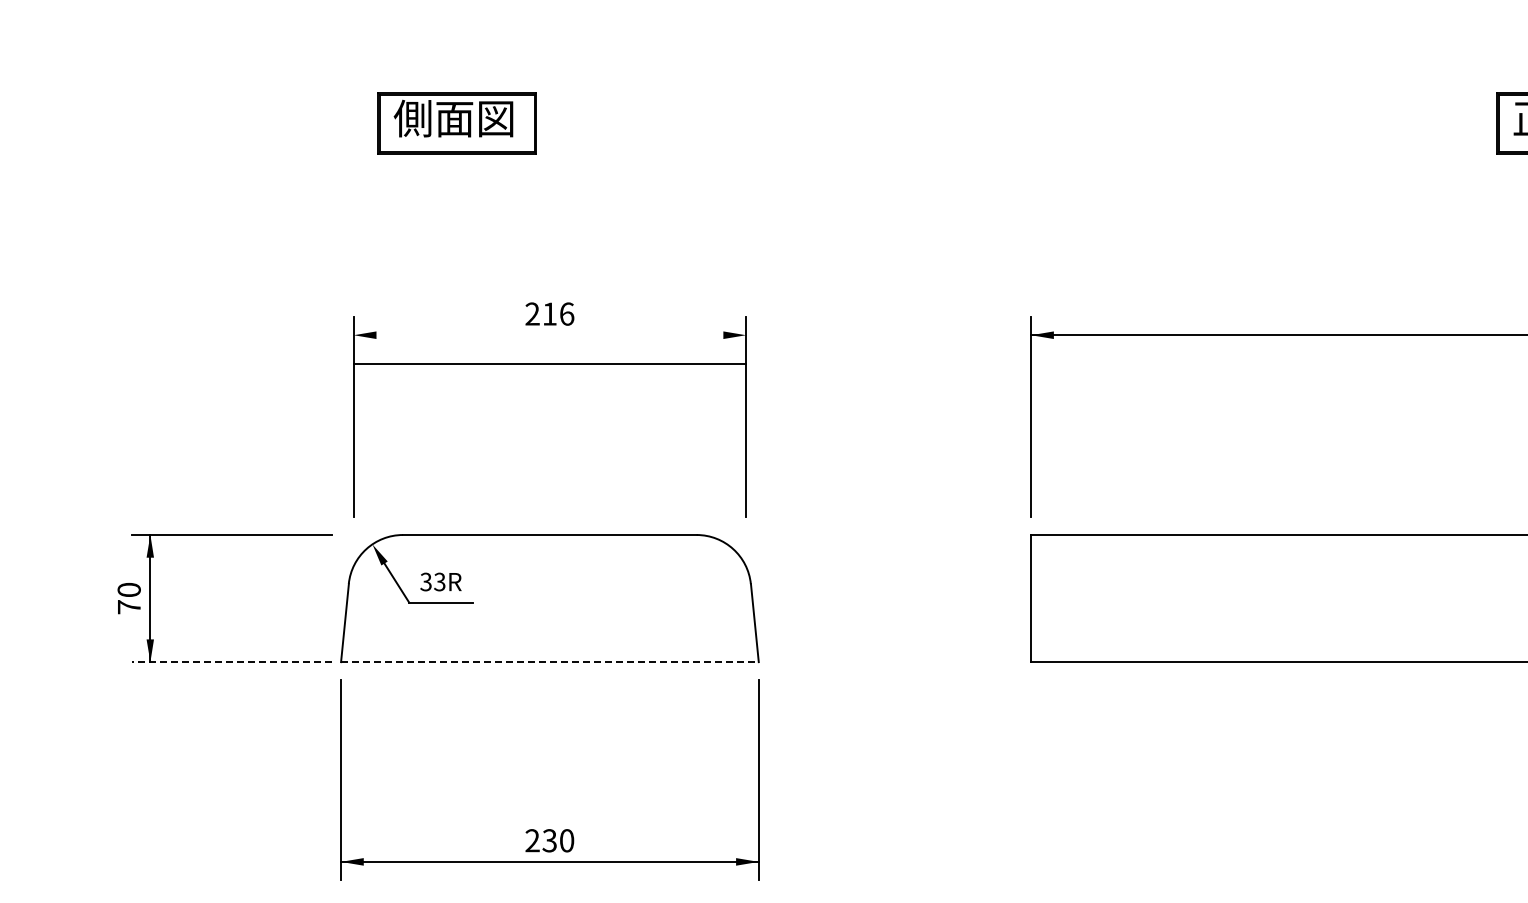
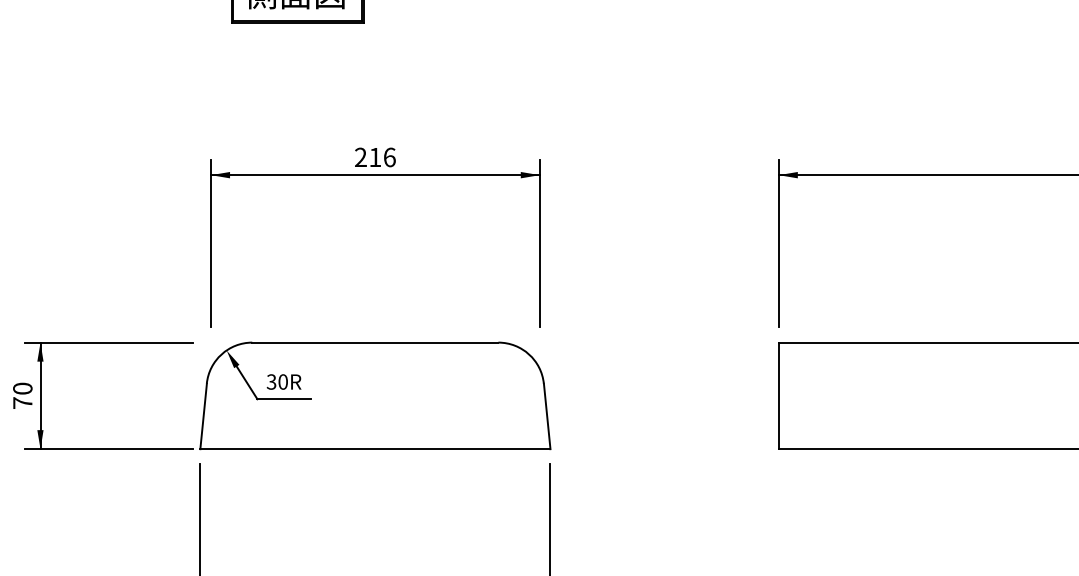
line: (549, 364) -> (375, 175), moved
text: (439, 581) -> (282, 381), 33R -> 30R
line: (232, 662) -> (109, 449), dashed -> solid
line: (549, 662) -> (375, 449), dashed -> solid

